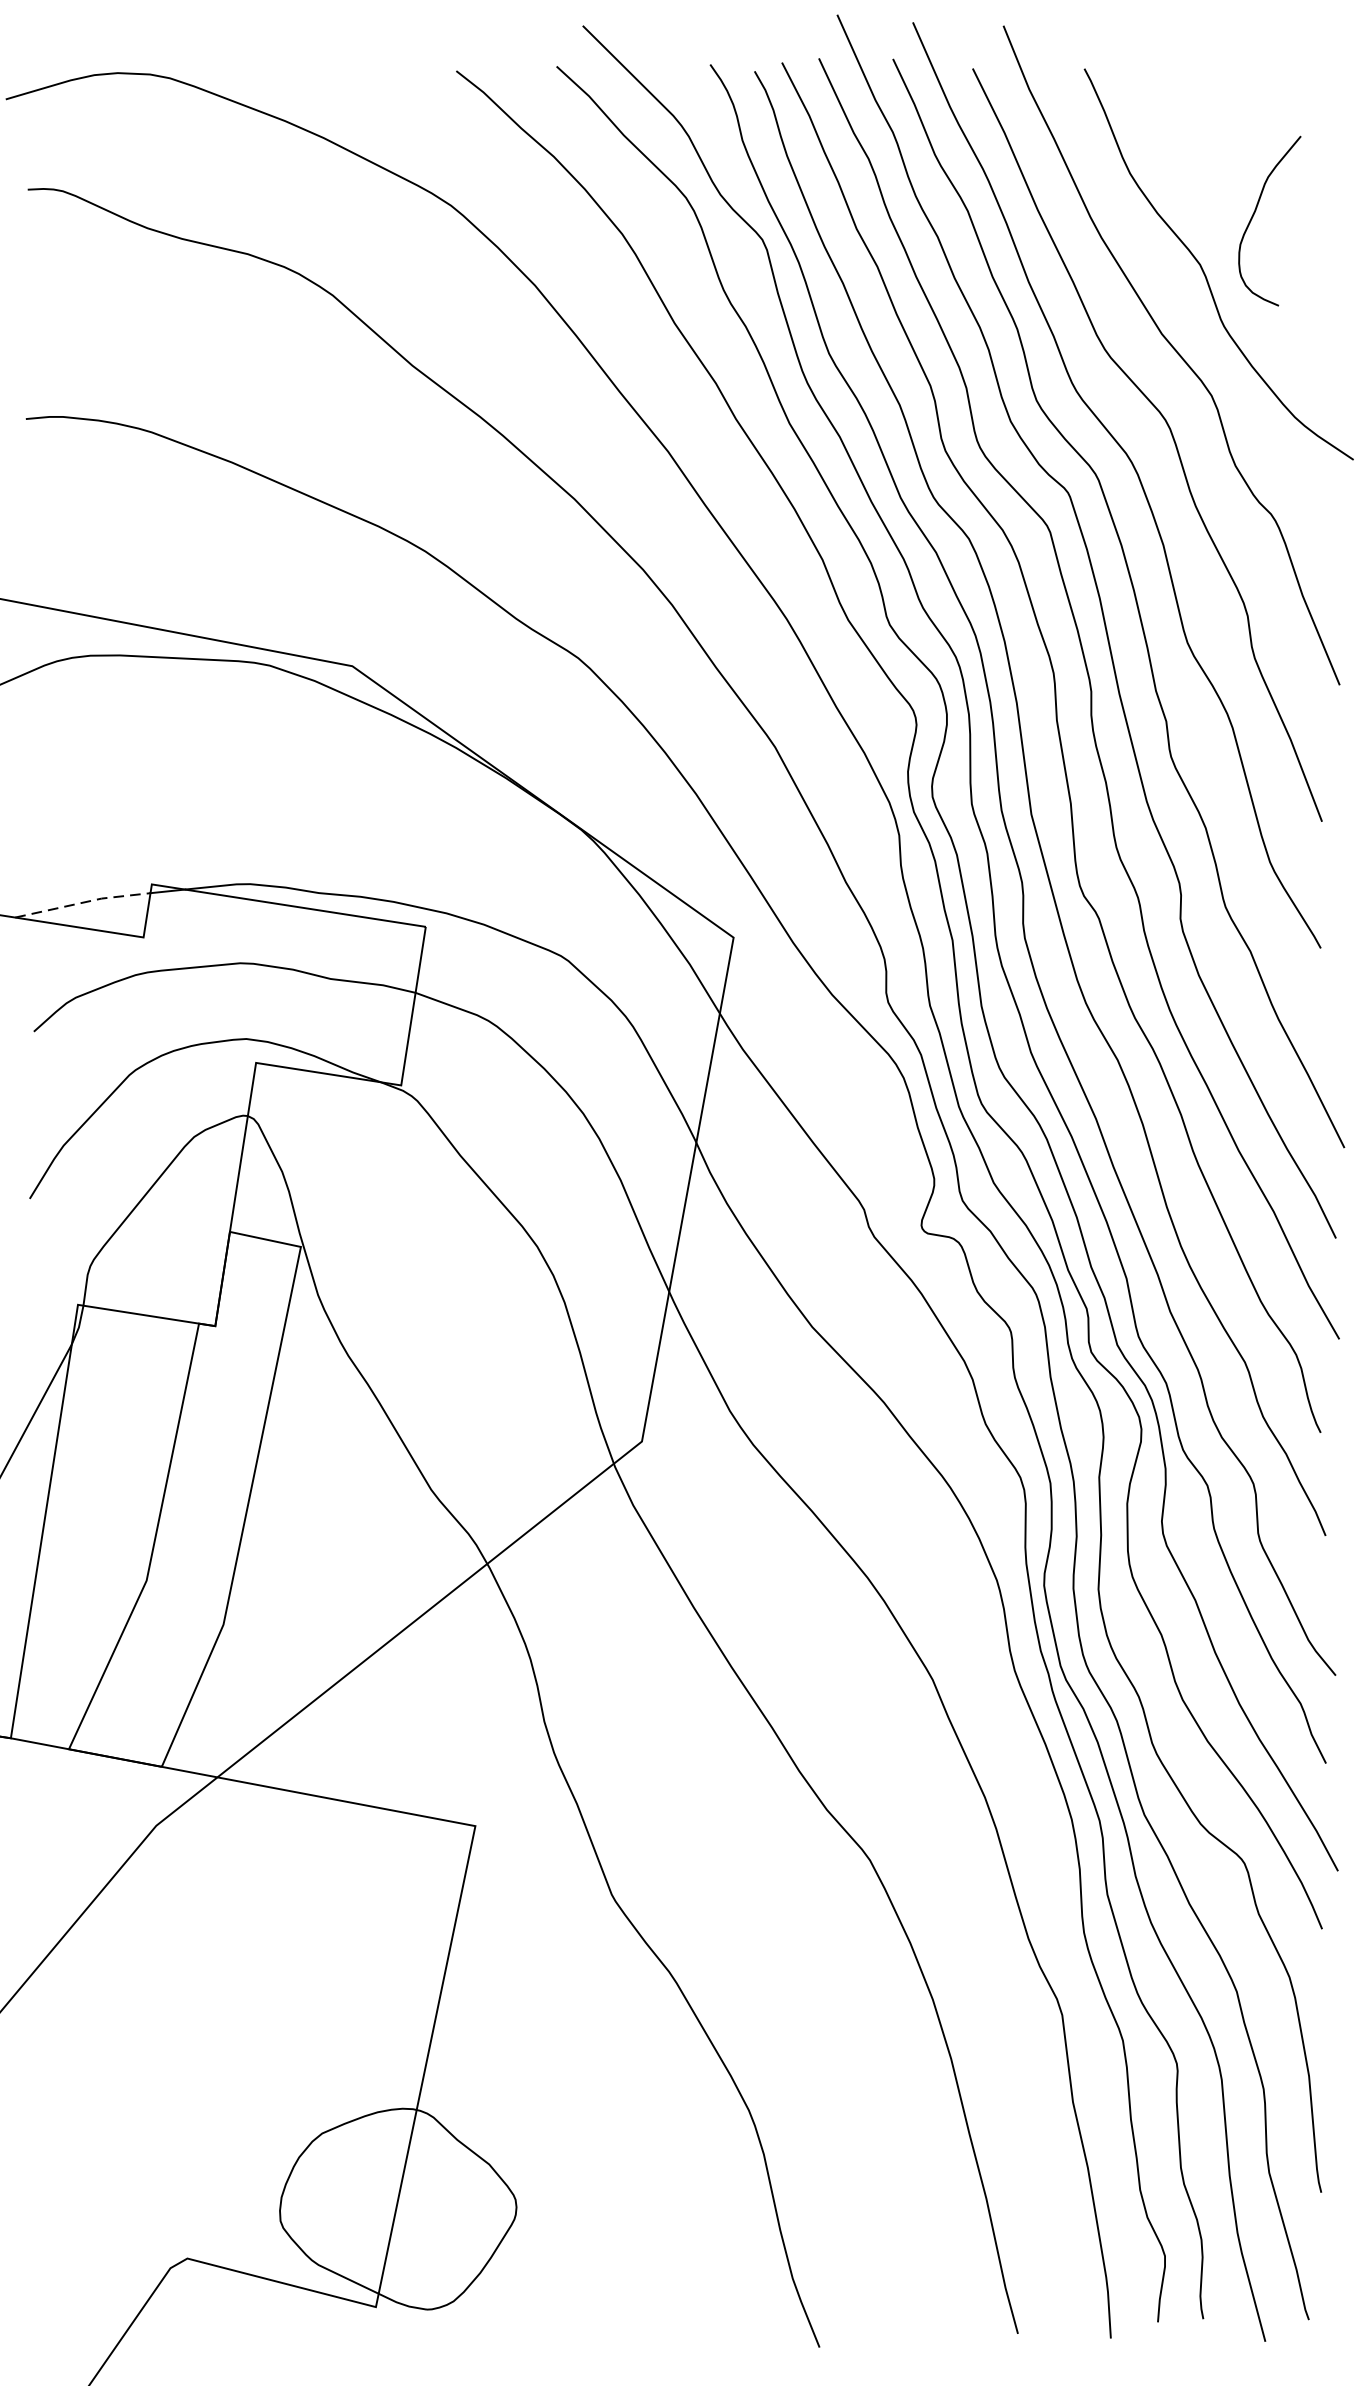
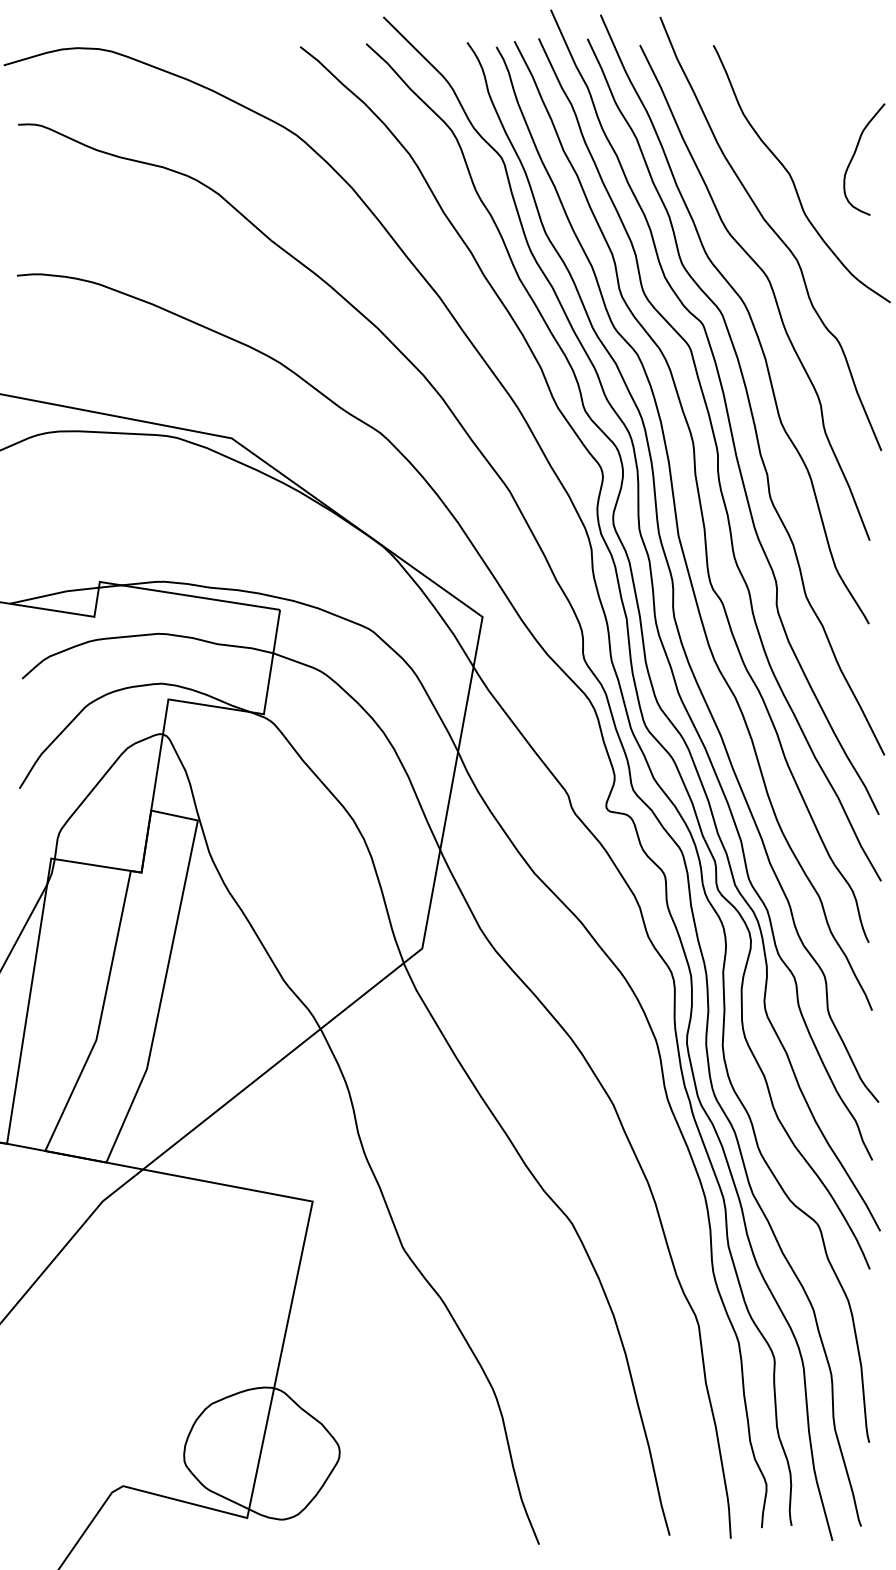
curve: (1254, 216) -> (854, 156), moved
line: (84, 901) -> (55, 593), dashed -> solid

